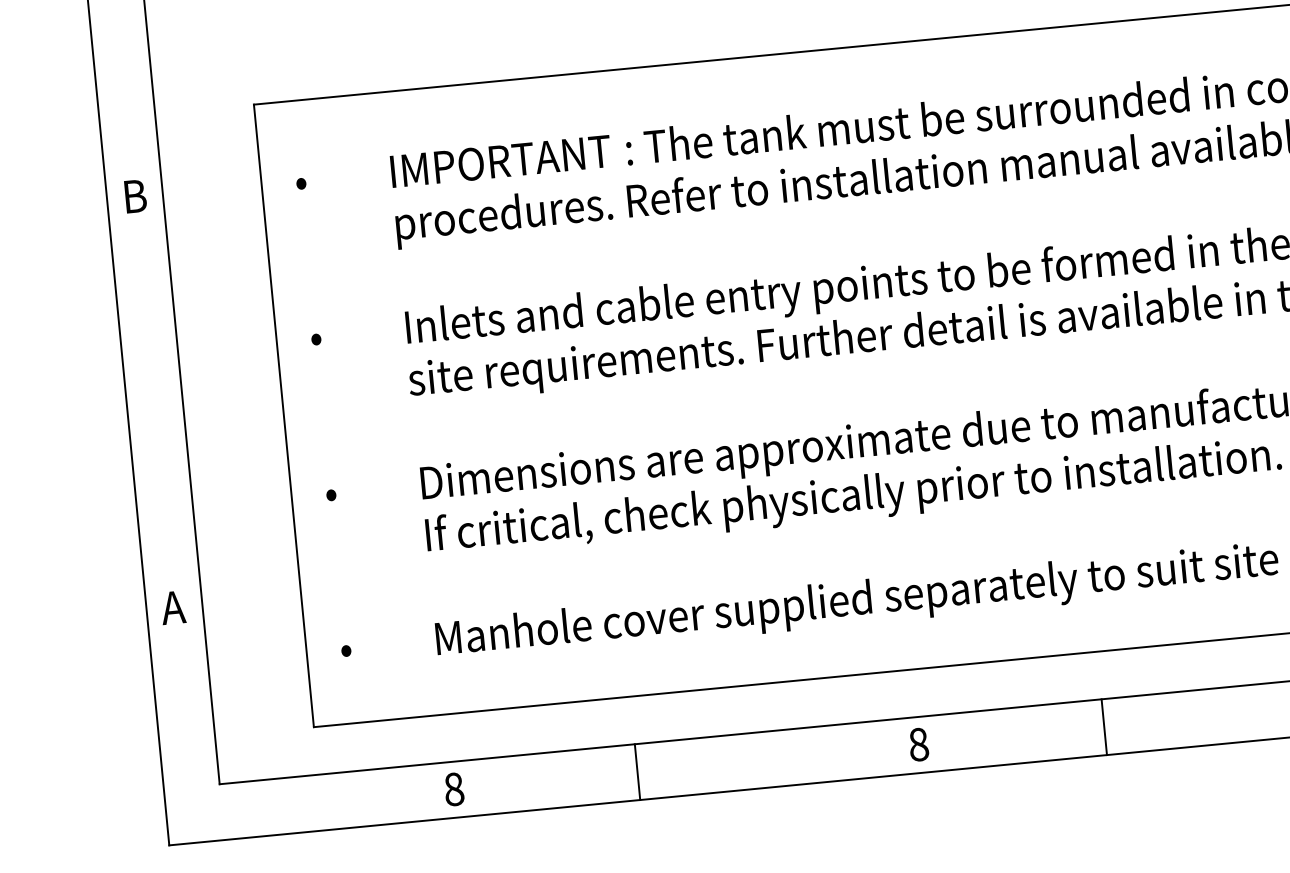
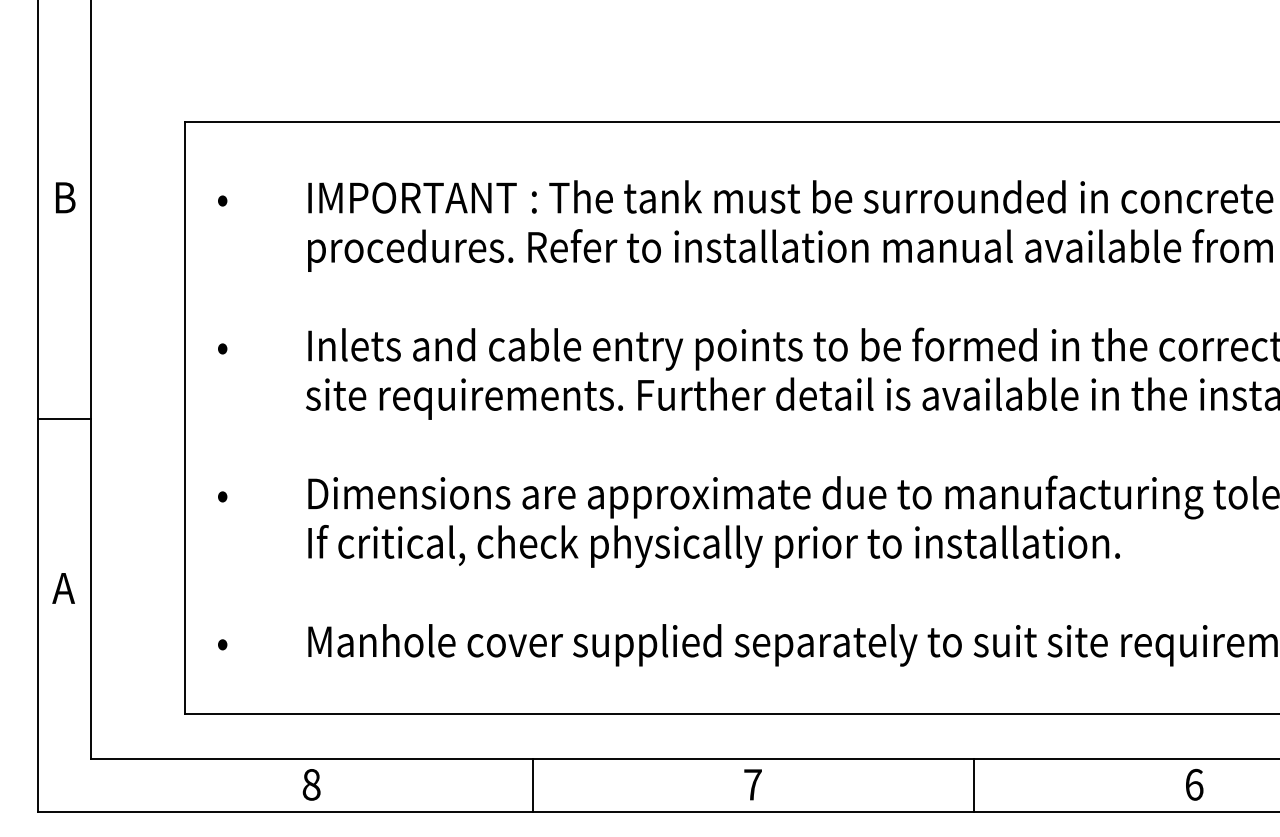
line: (156, 428) -> (64, 418), added
line: (1104, 726) -> (974, 784), moved
text: (918, 744) -> (752, 784), 8 -> 7
line: (637, 771) -> (532, 784), moved

